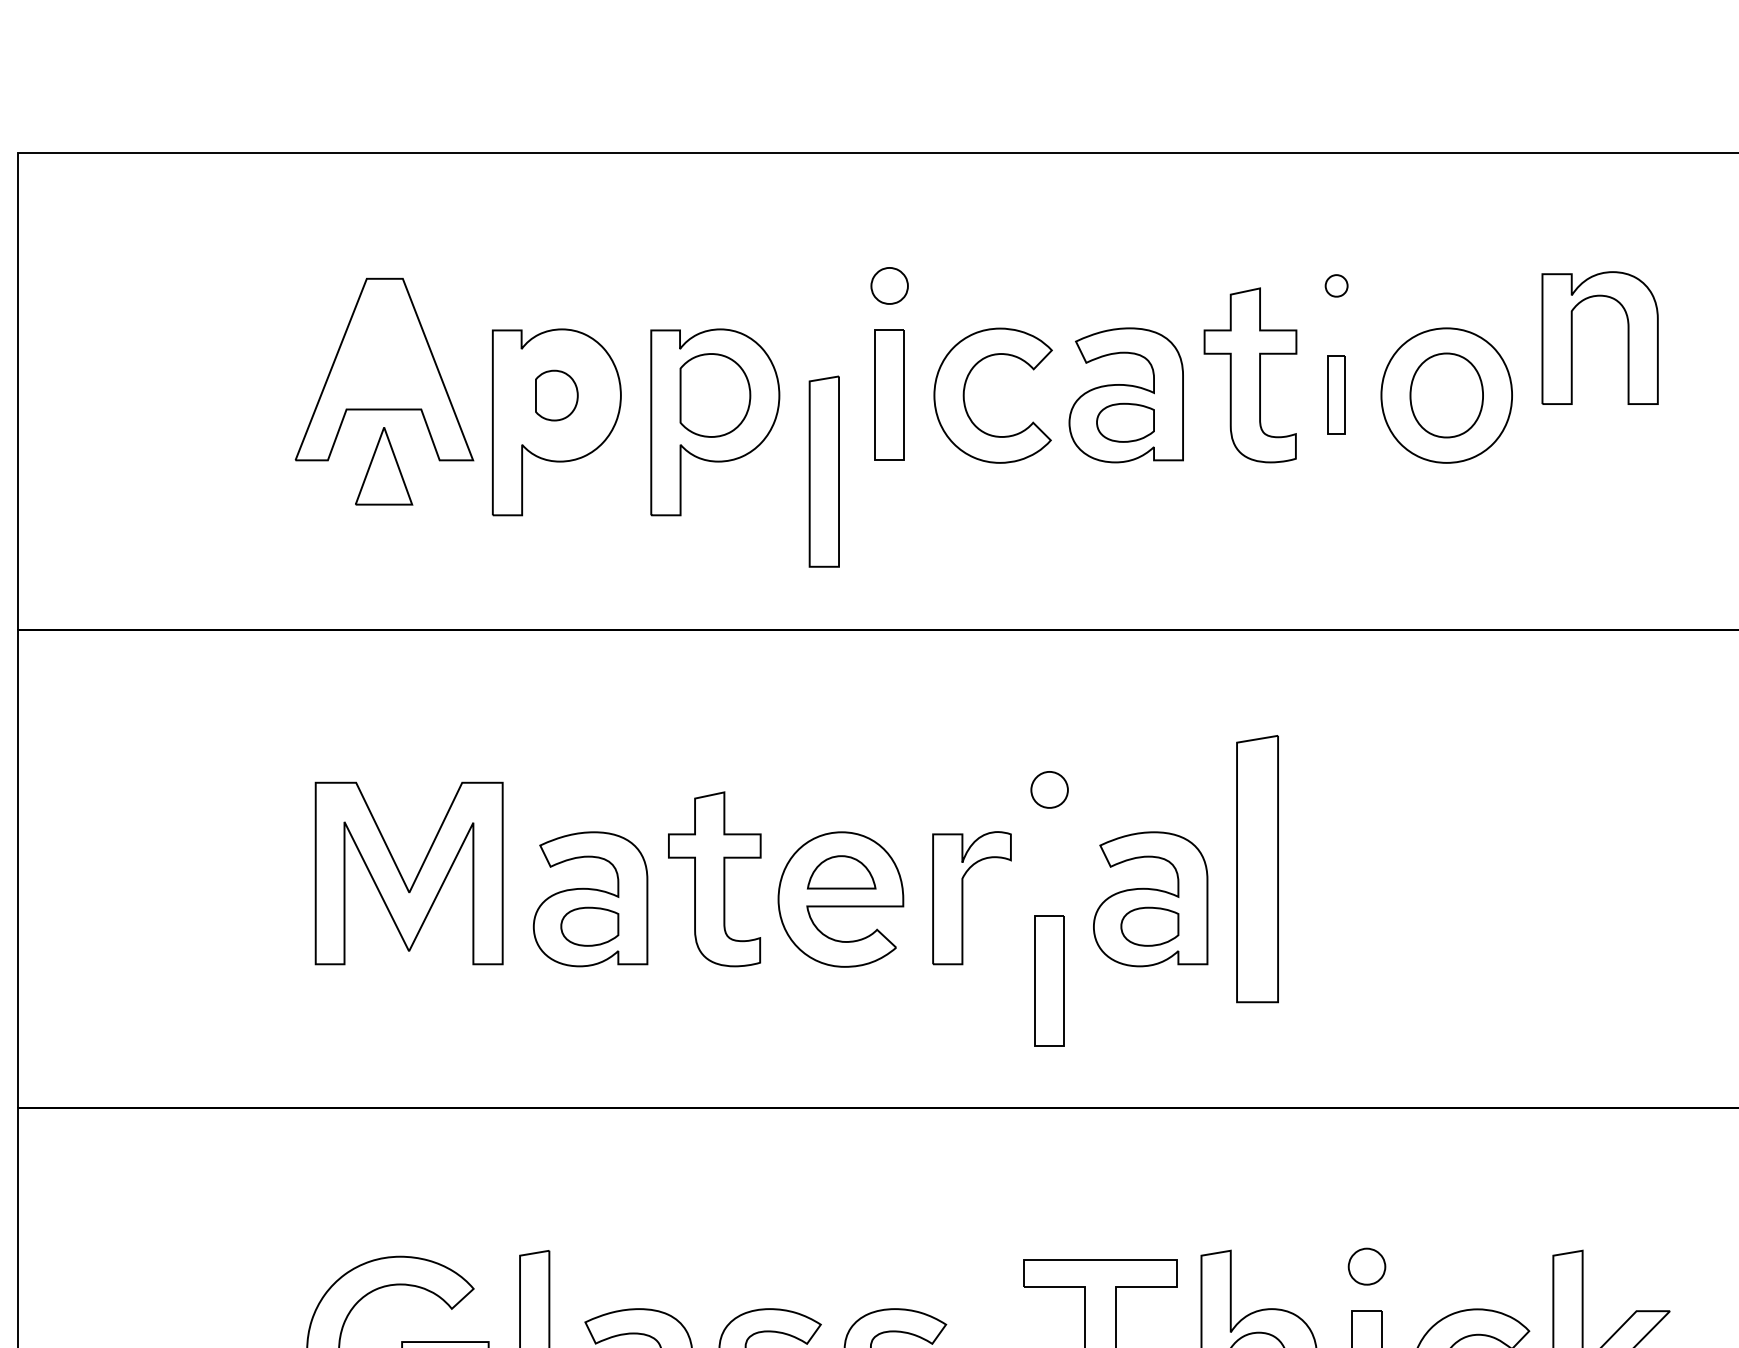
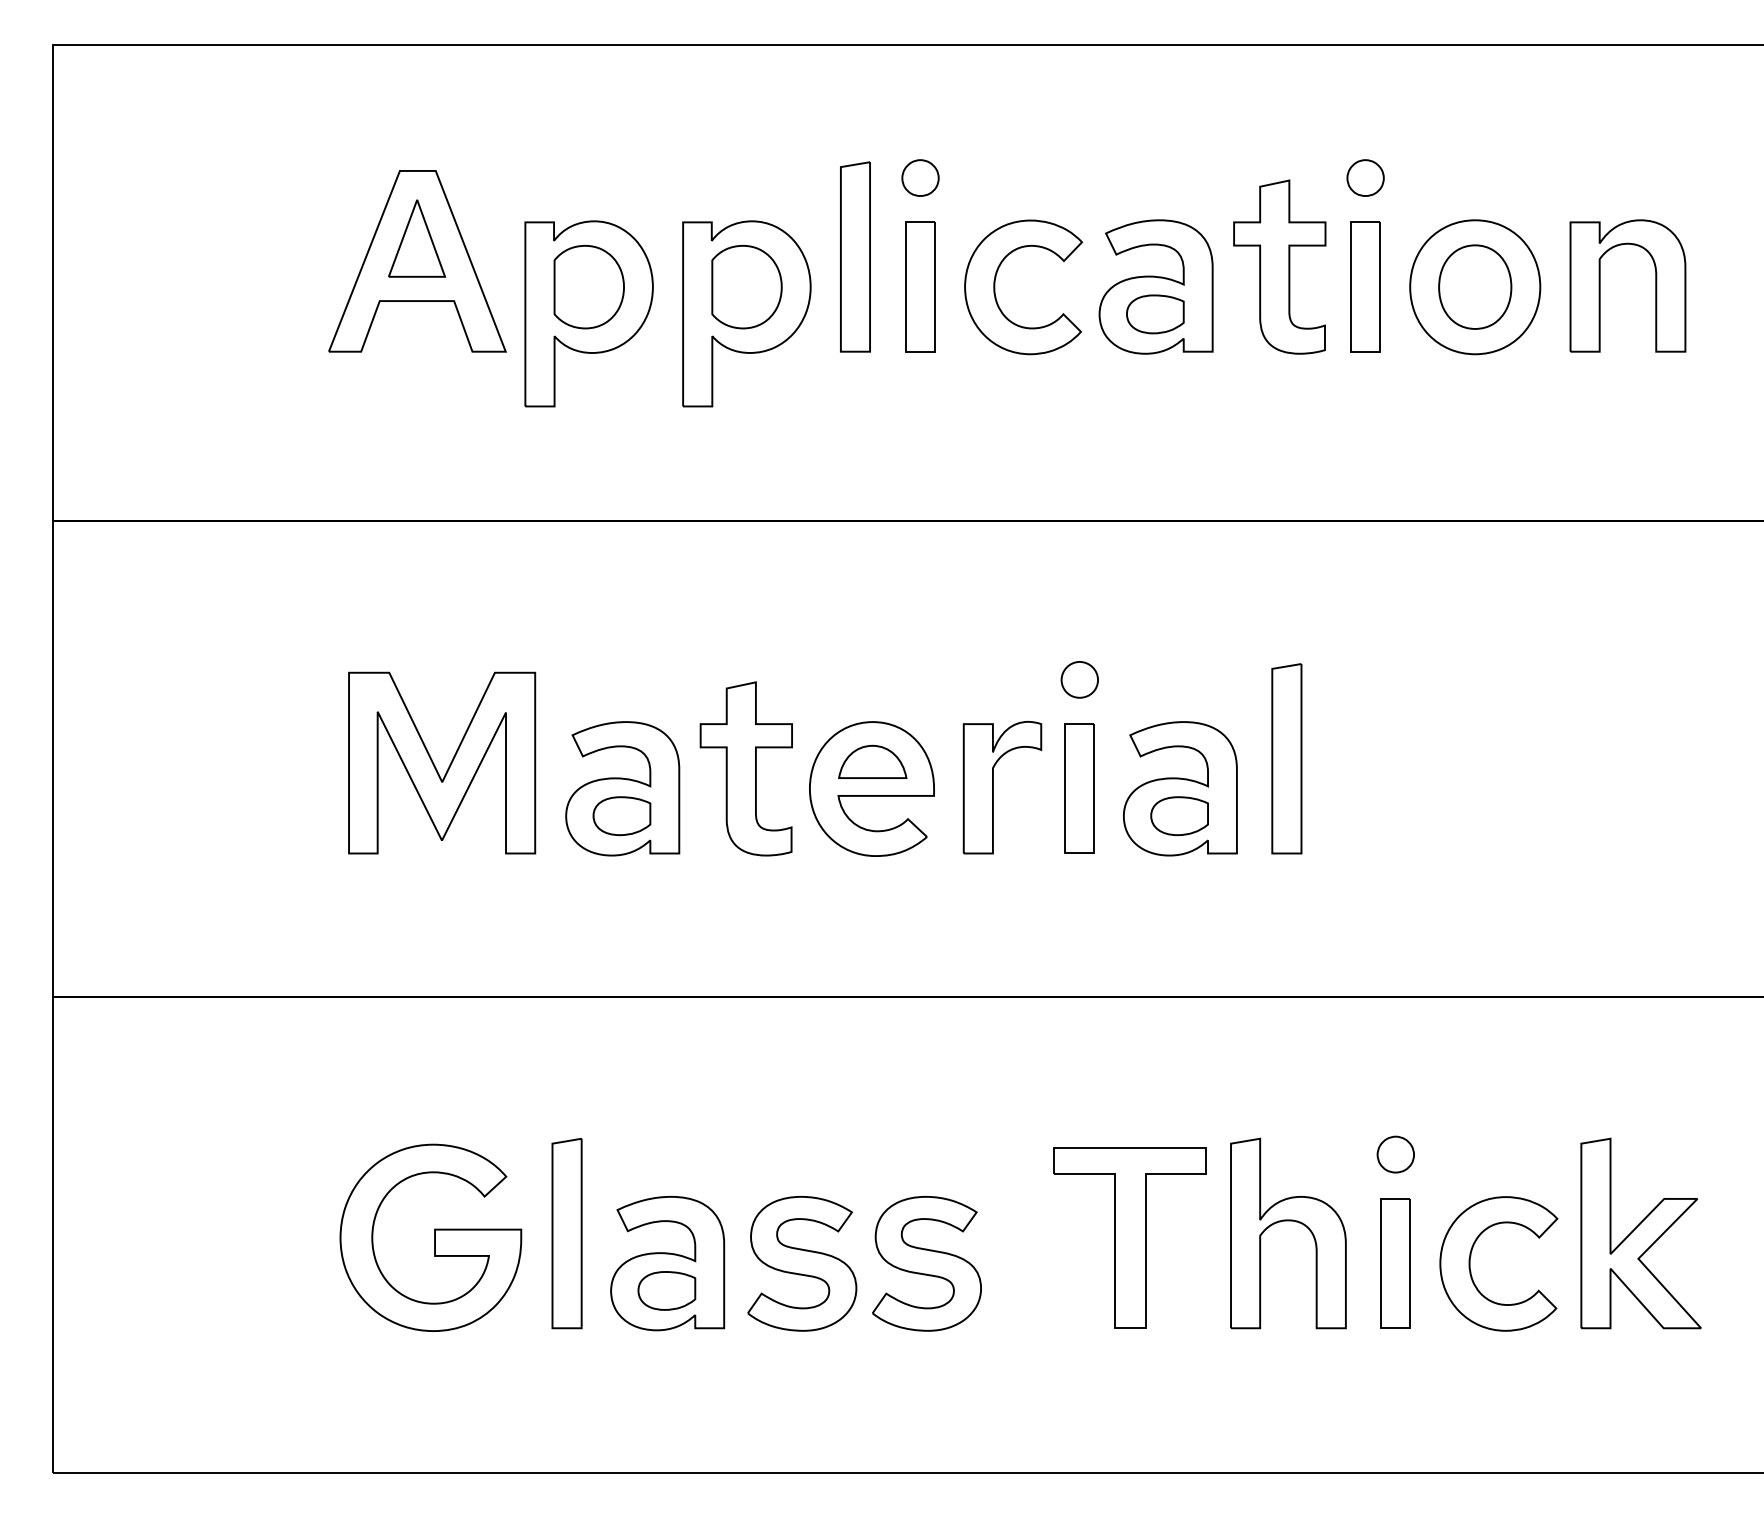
part: (1336, 285) -> (1365, 177), size x1.67
part: (1572, 337) -> (1600, 285), moved
part: (1336, 394) -> (1365, 286), size x1.67
part: (556, 395) -> (588, 287), size x1.67
part: (384, 466) -> (417, 238), moved
part: (824, 471) -> (855, 256), moved
part: (1257, 868) -> (1286, 758), size x0.71
part: (1049, 980) -> (1079, 788), moved

